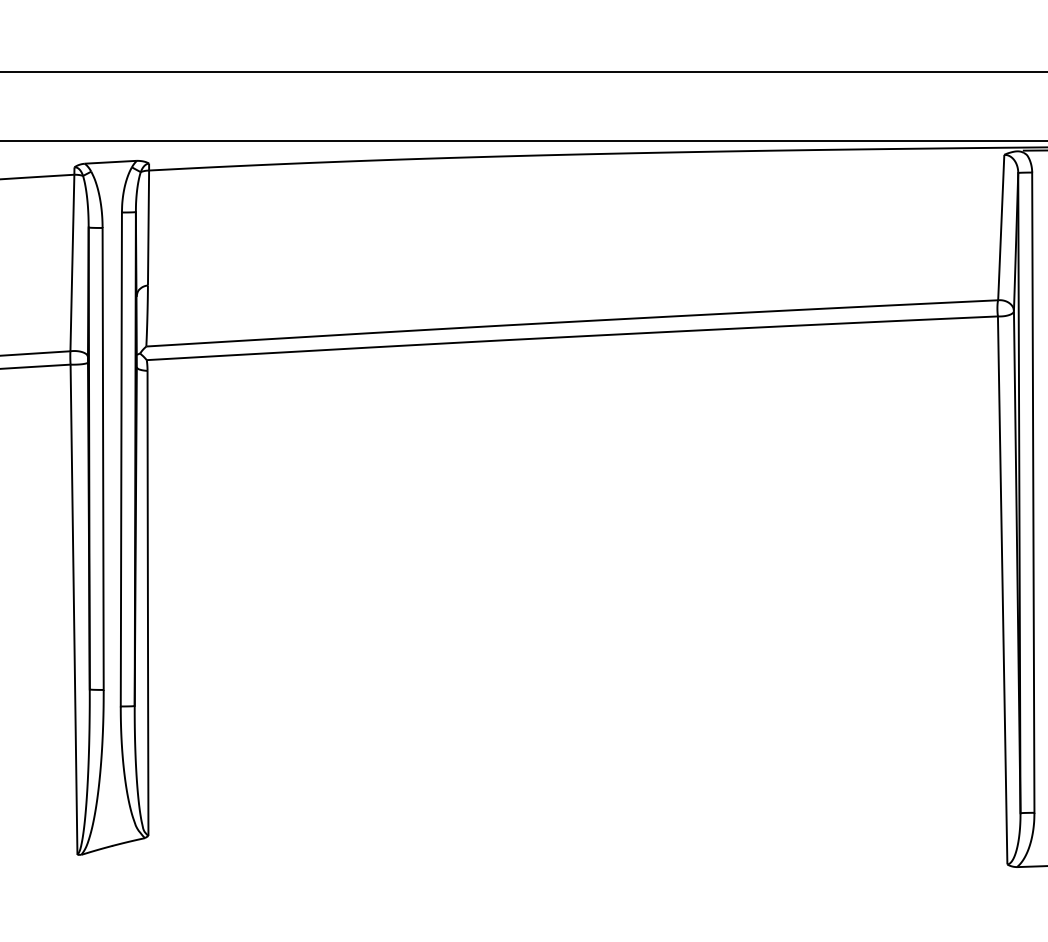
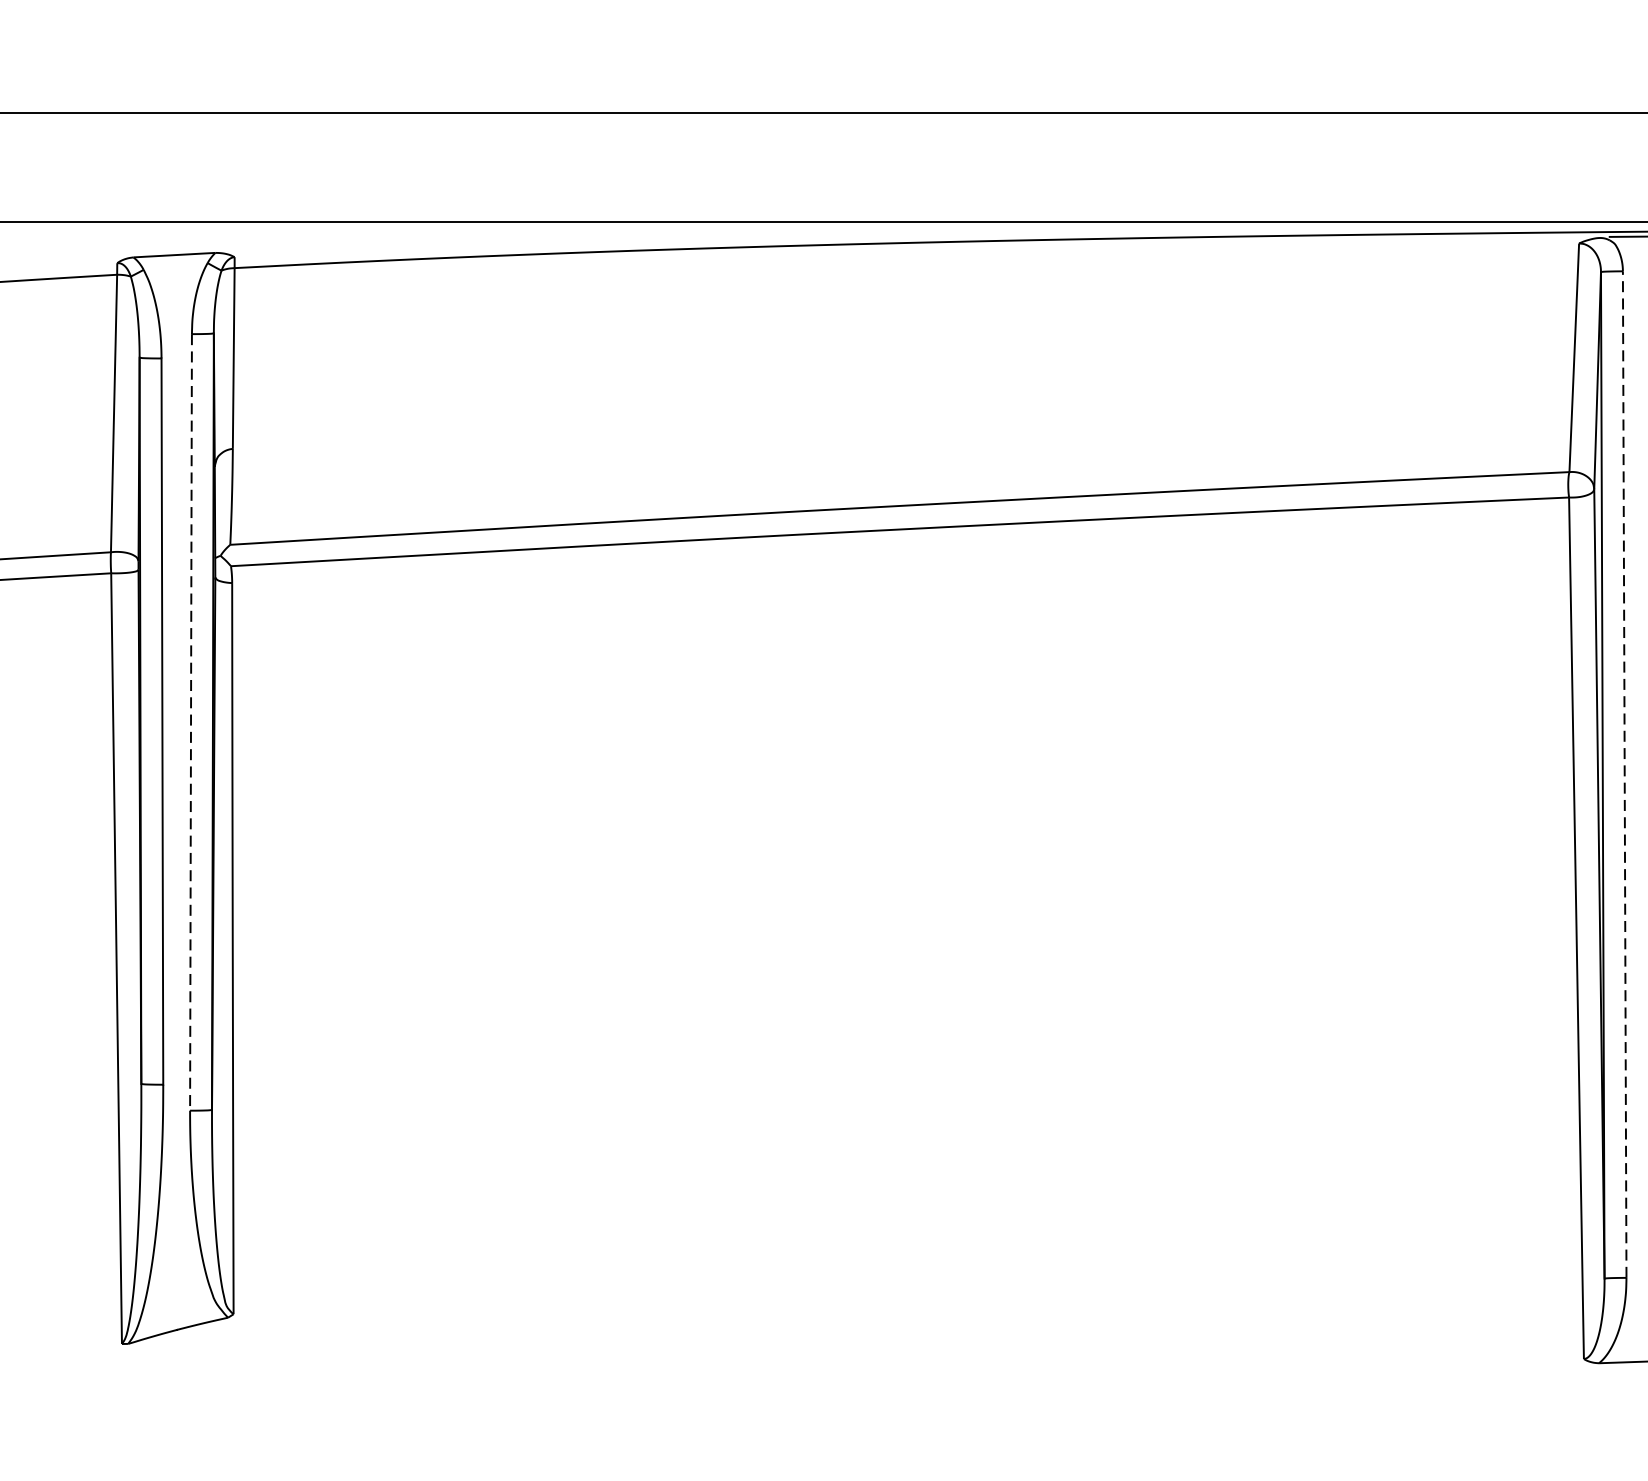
line: (121, 459) -> (191, 722), solid -> dashed
line: (1033, 492) -> (1624, 774), solid -> dashed

